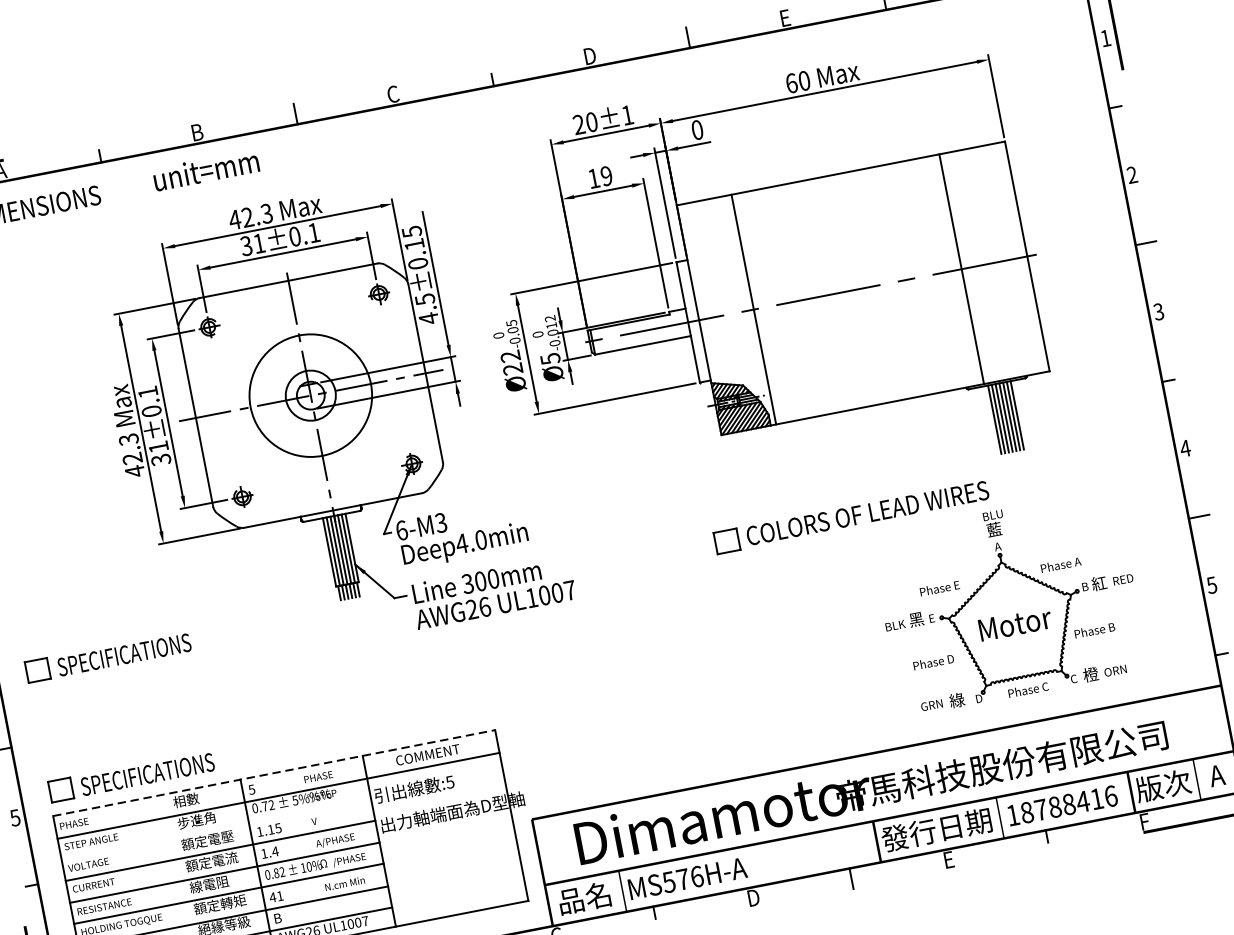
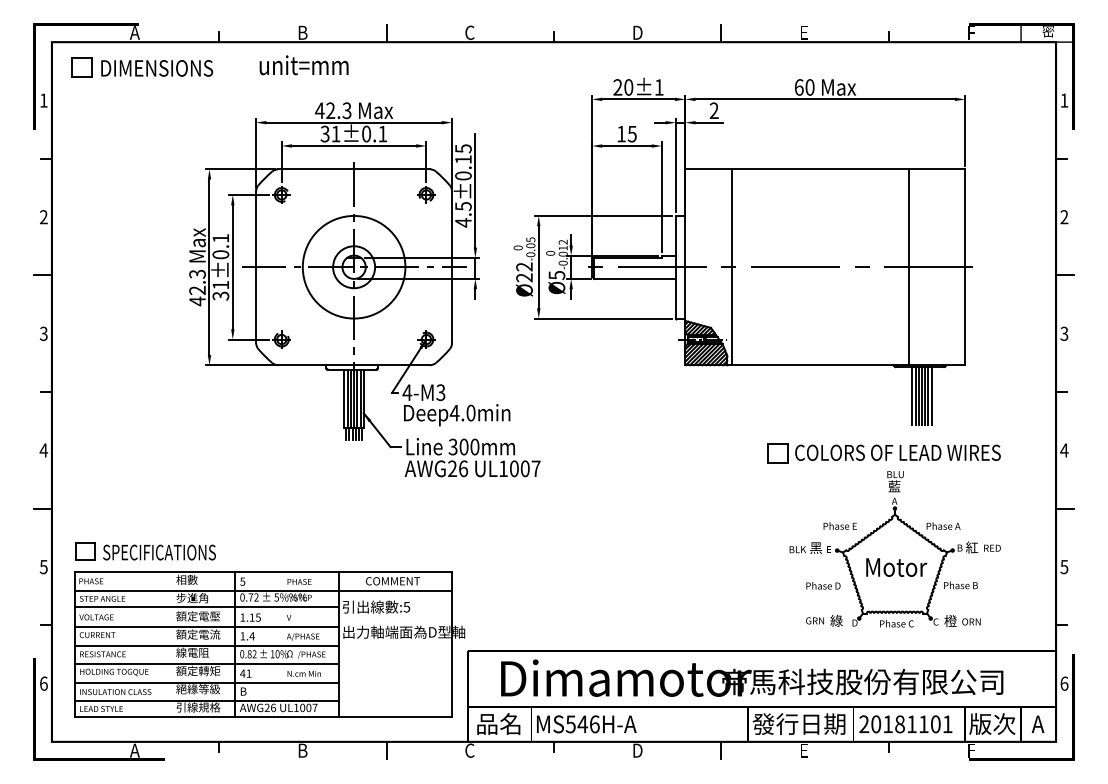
text: (696, 129) -> (713, 110), 0 -> 2
text: (605, 175) -> (631, 133), 19 -> 15
part: (850, 517) -> (883, 453), moved
text: (401, 530) -> (407, 392), 6-M3 -> 4-M3
part: (107, 656) -> (145, 449), removed
line: (275, 772) -> (264, 571), dashed -> solid
text: (1061, 806) -> (905, 724), 18788416 -> 20181101
line: (216, 826) -> (207, 606), added
text: (682, 879) -> (582, 724), MS576H-A -> MS546H-A

